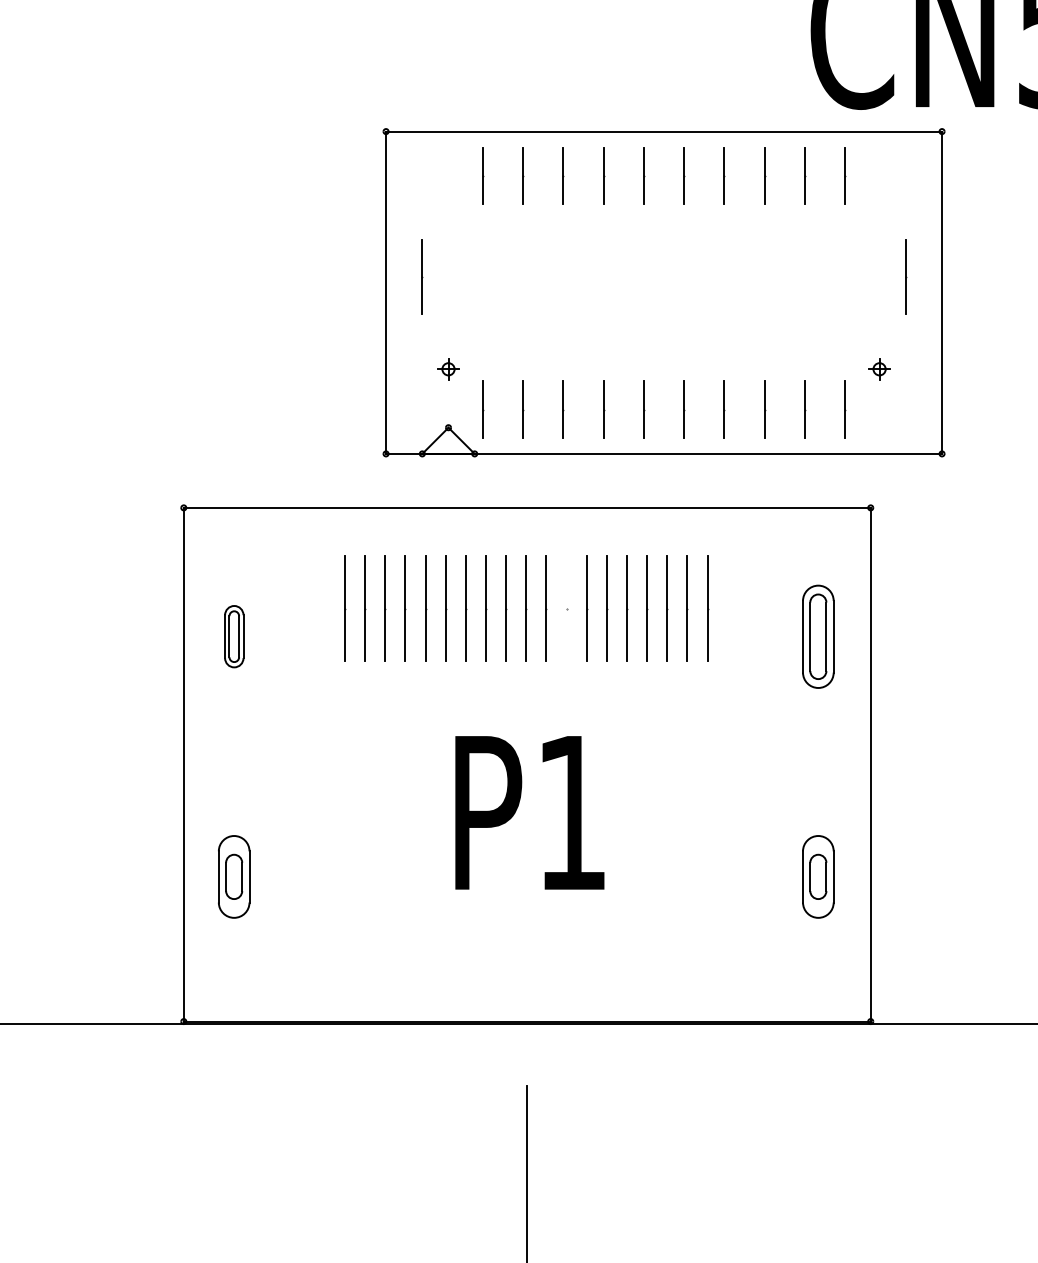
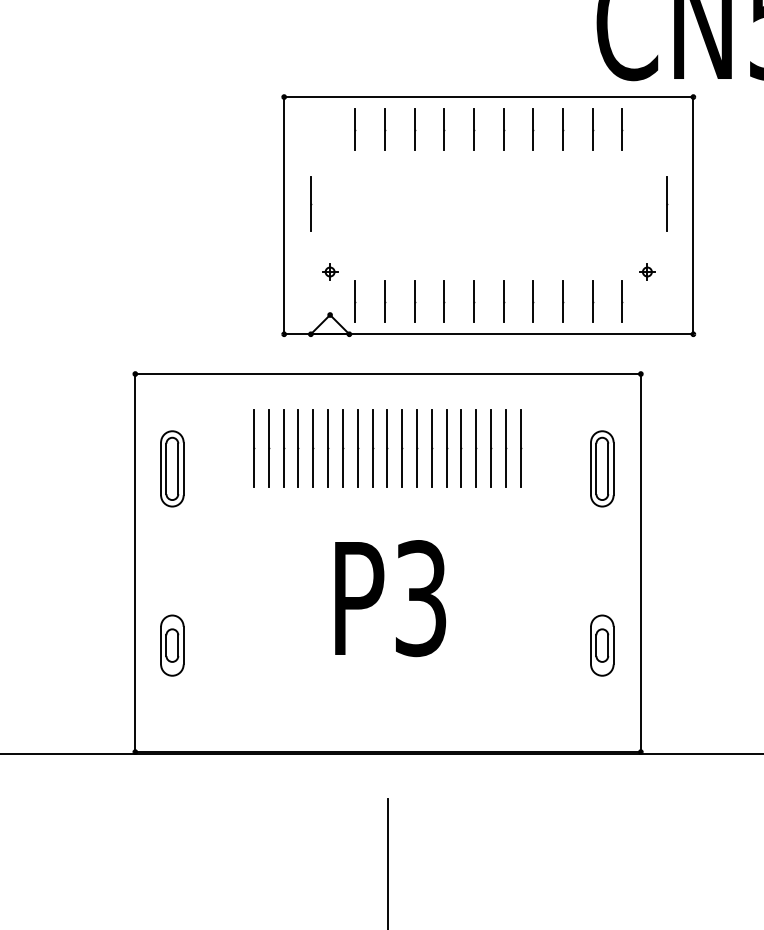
line: (566, 608) -> (416, 448), added
part: (234, 636) -> (172, 468), size x1.67
text: (571, 812) -> (420, 598), P1 -> P3

